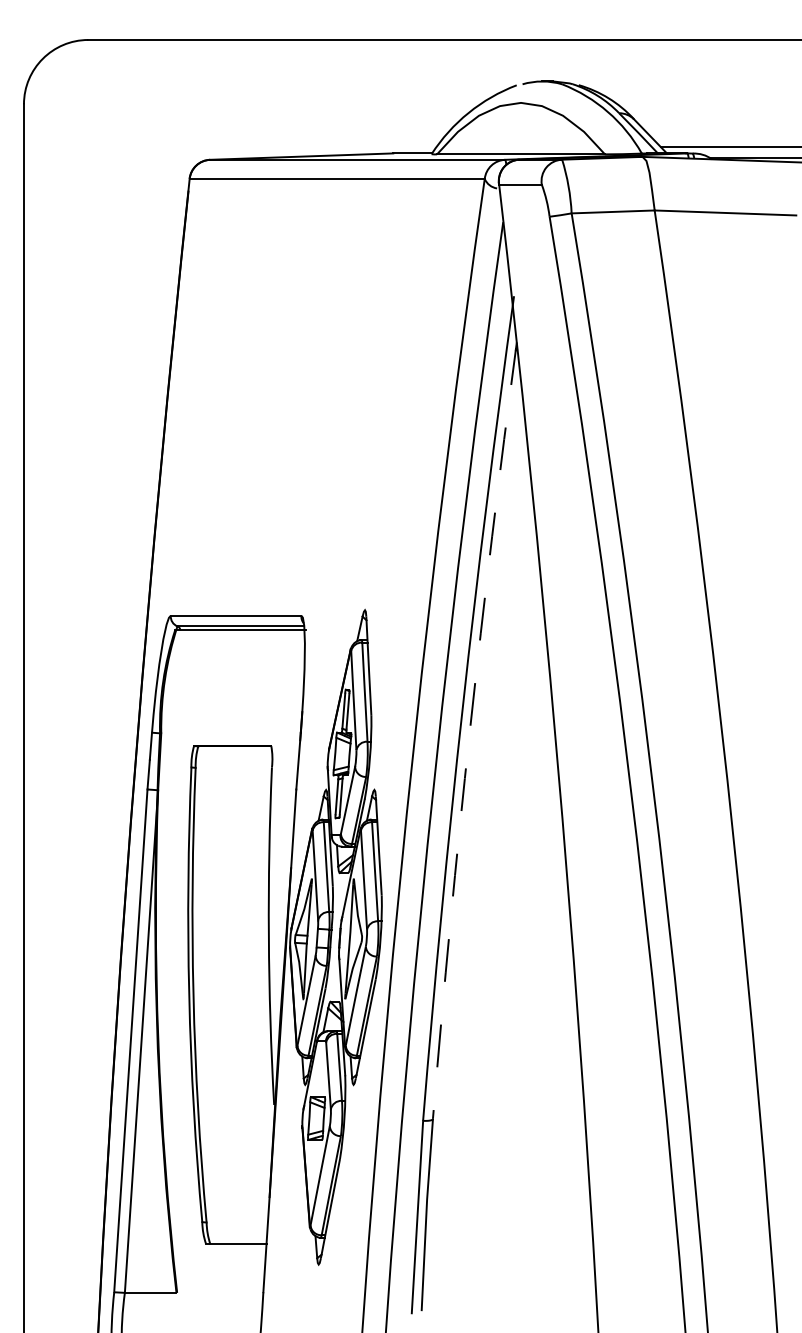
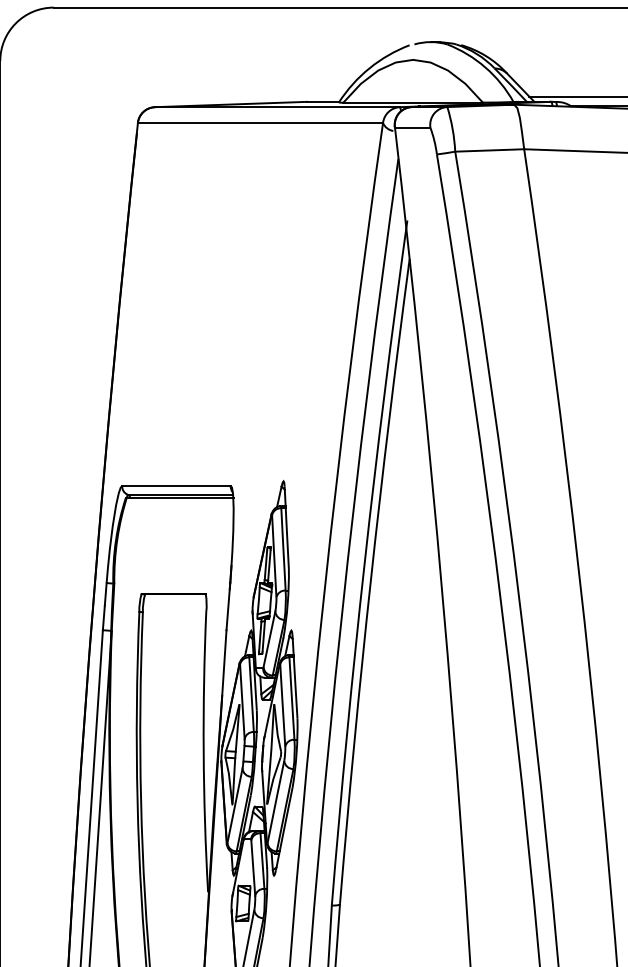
arc: (470, 730) -> (371, 581), dashed -> solid

